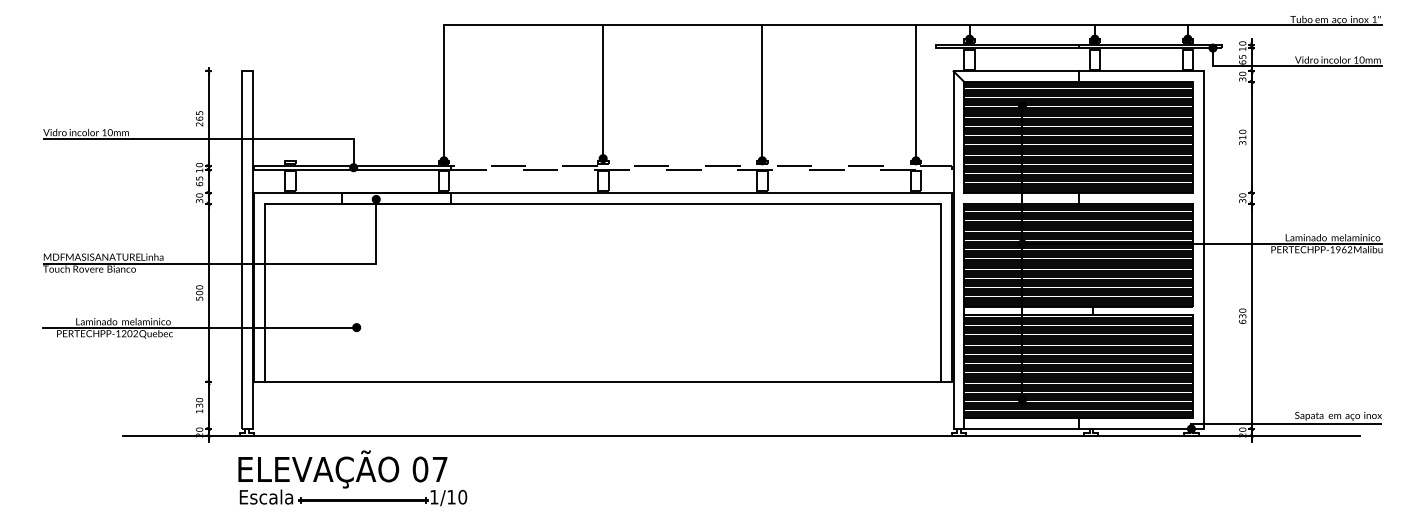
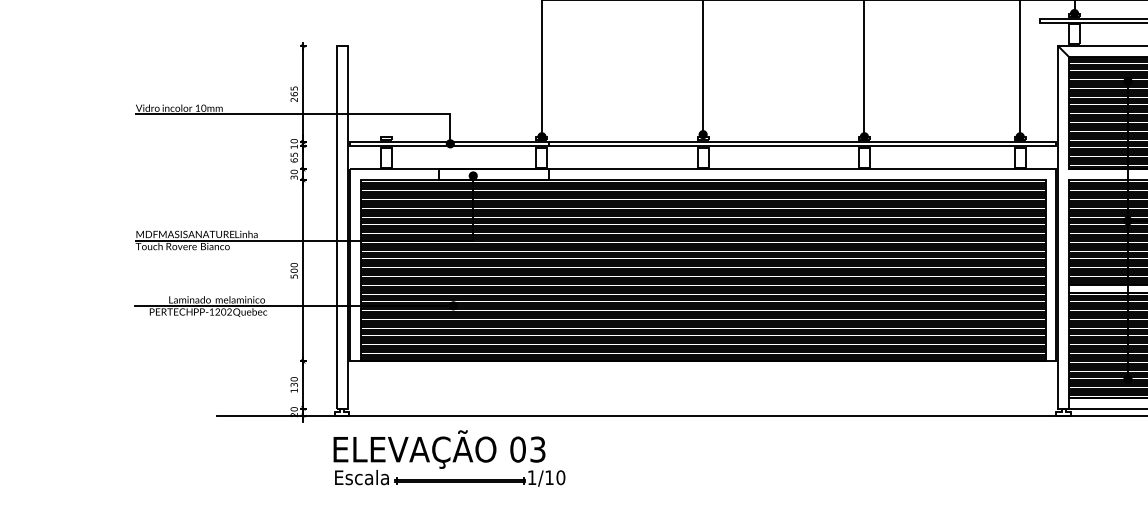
line: (951, 167) -> (1056, 143), dashed -> solid
hatch: (603, 293) -> (703, 271), added
text: (439, 469) -> (537, 449), 07 -> 03

